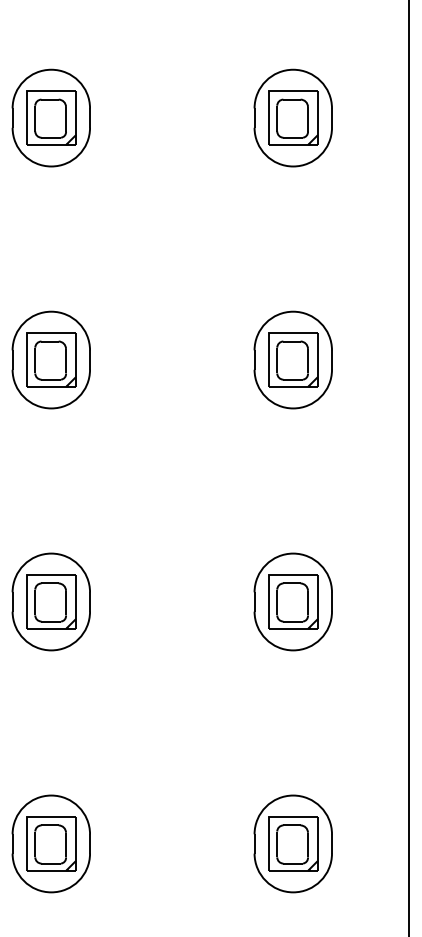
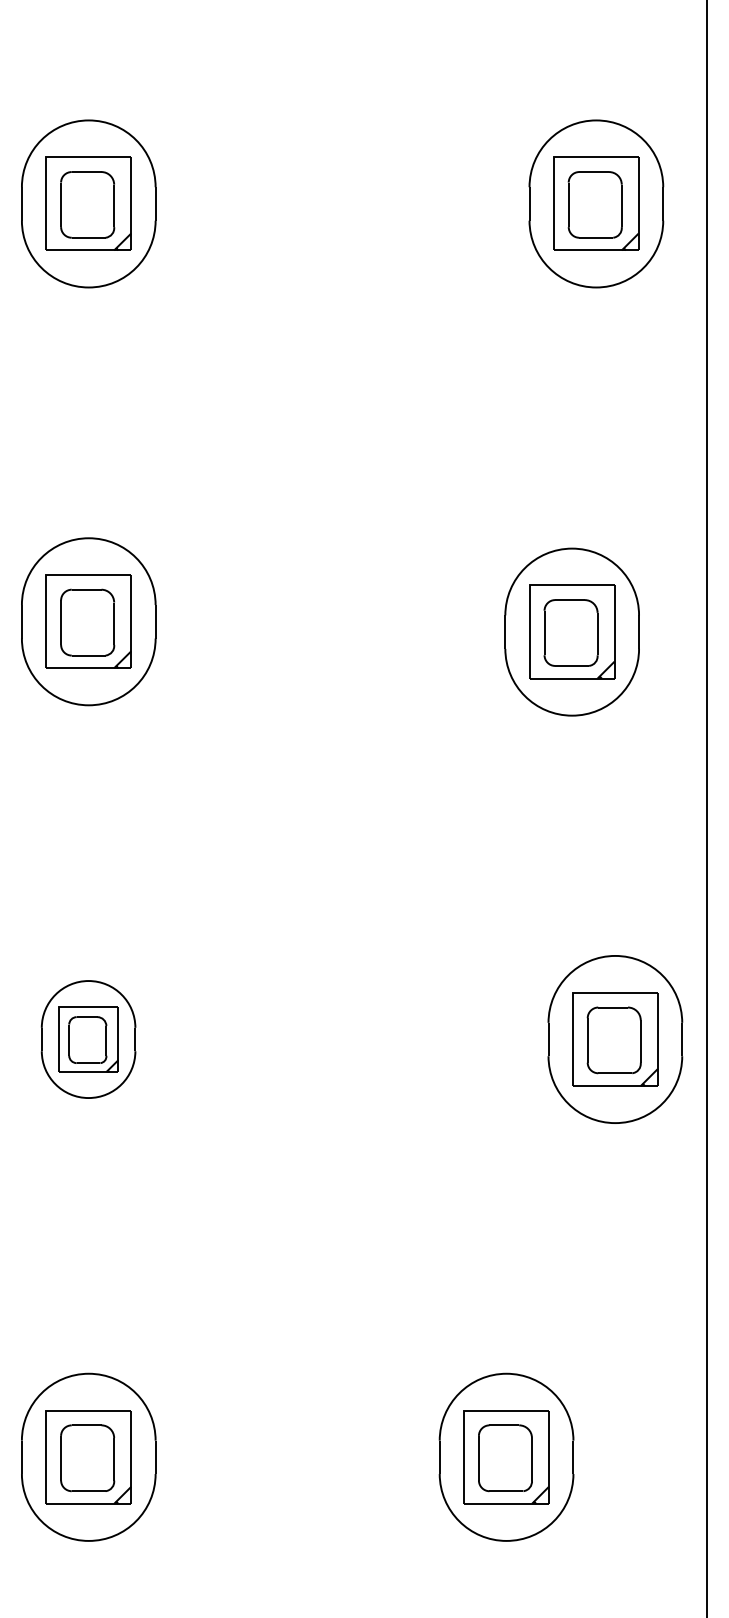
part: (292, 117) -> (595, 202), moved
part: (292, 359) -> (570, 631), moved
part: (50, 601) -> (87, 1038), size x0.7
part: (292, 601) -> (614, 1038), moved

